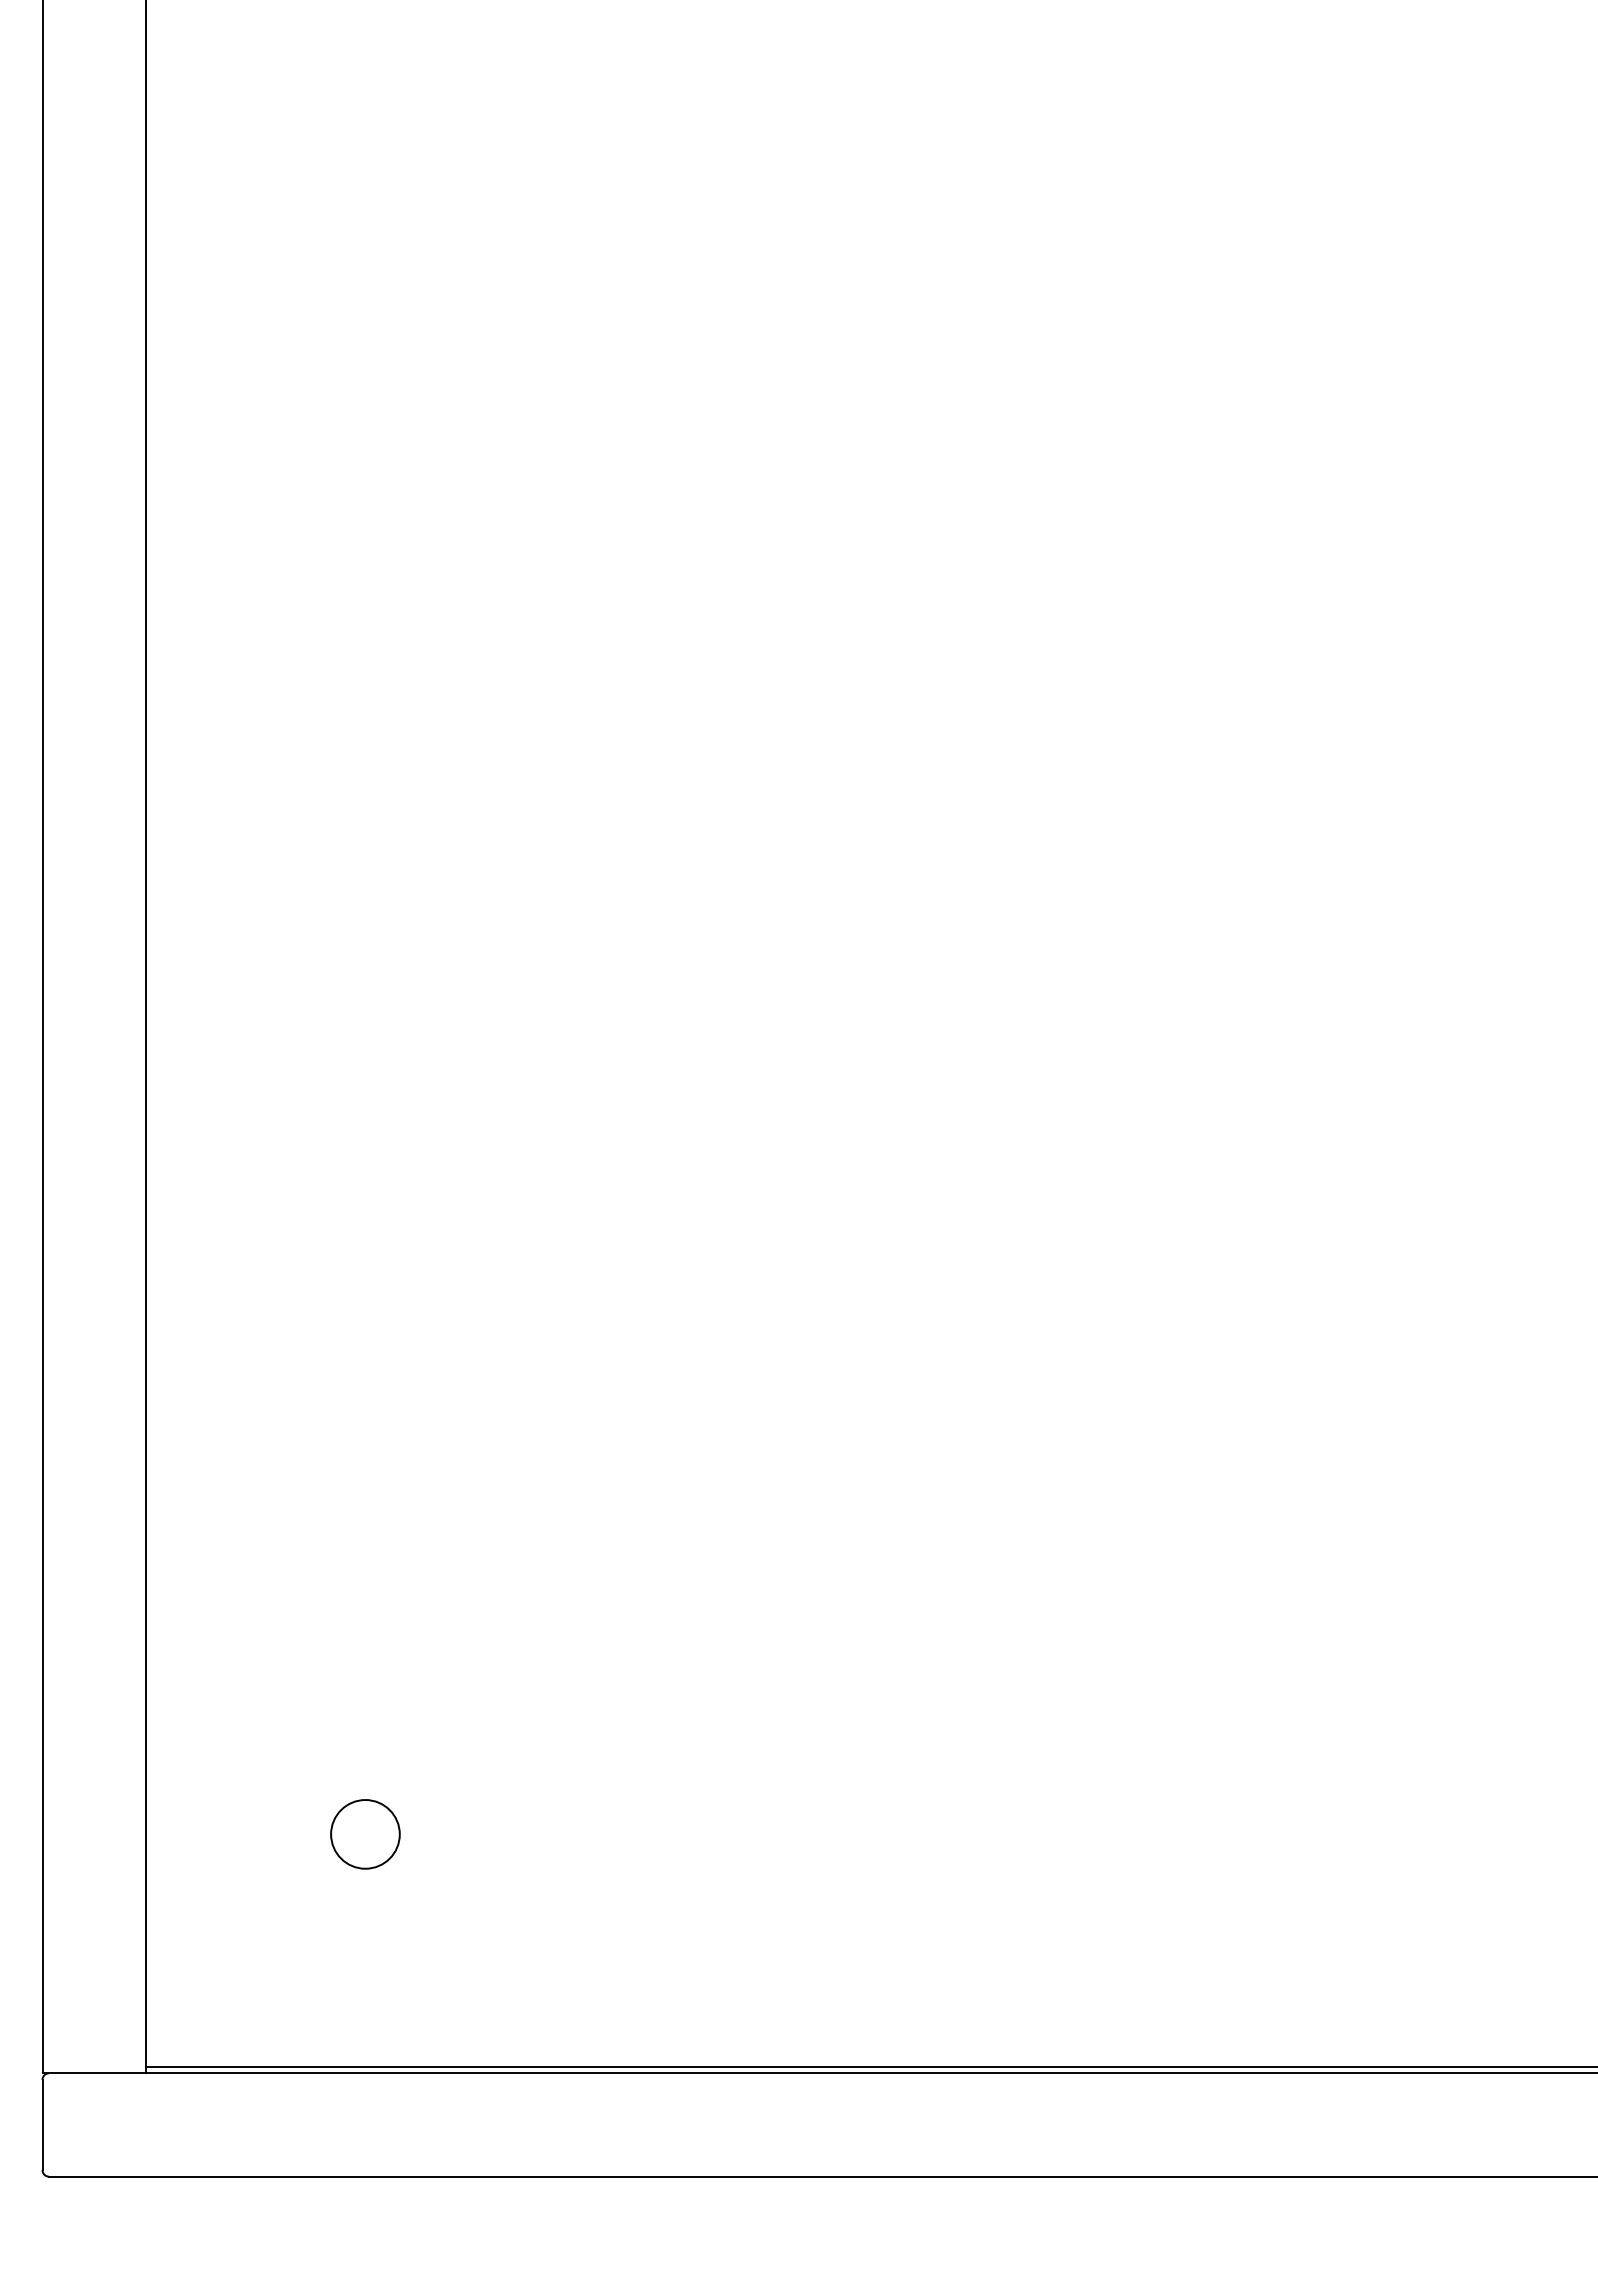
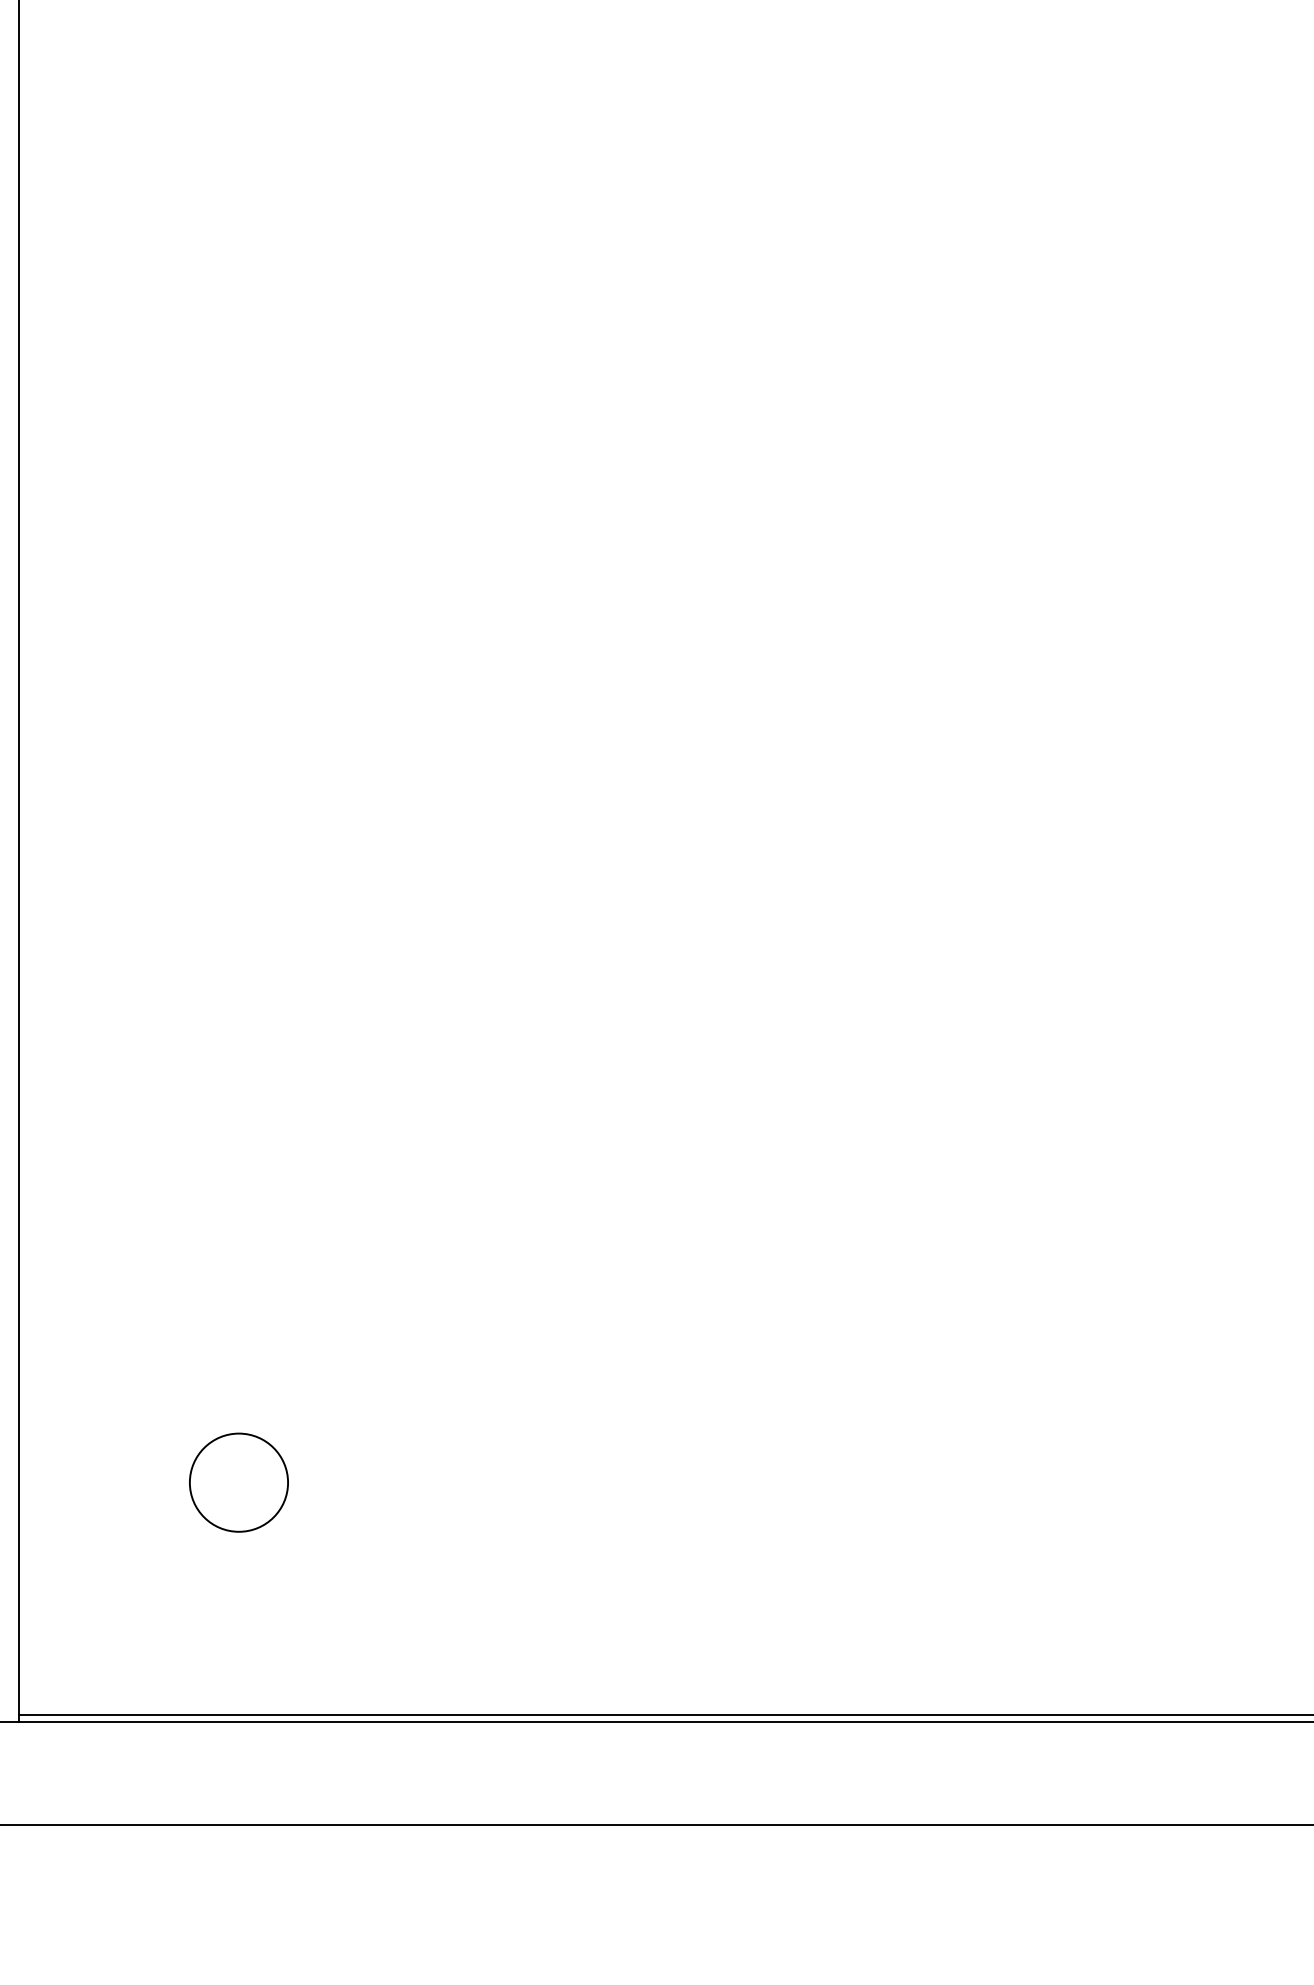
circle: (365, 1834) -> (239, 1482), size x1.43

